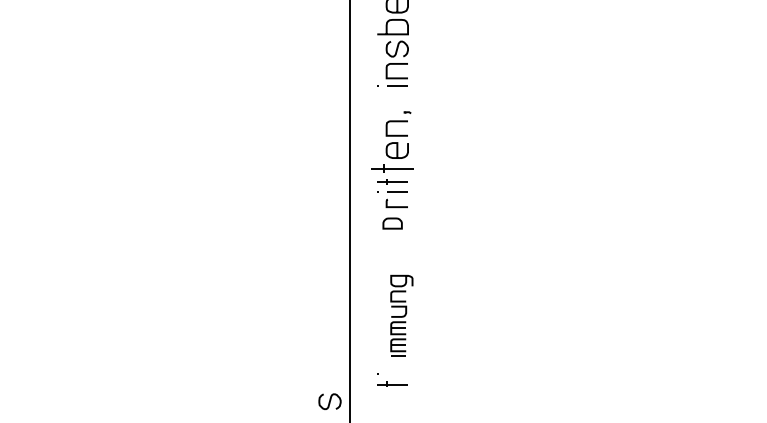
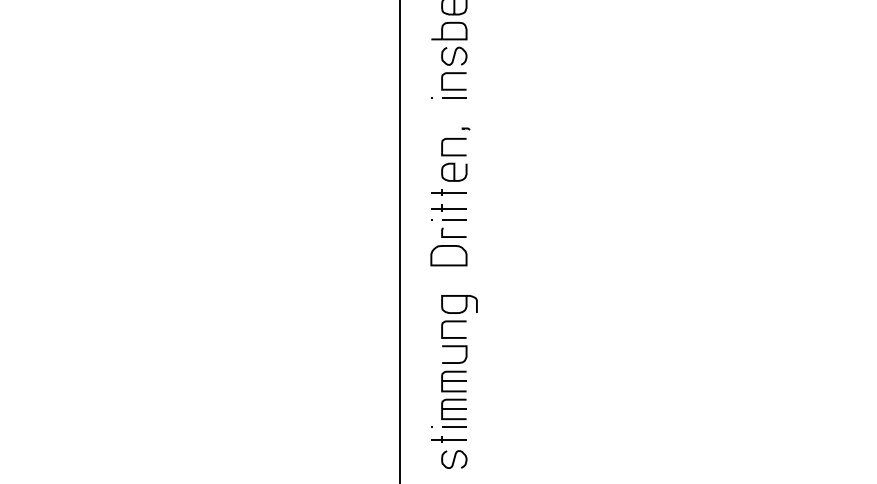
part: (392, 168) -> (448, 192), size x0.71
part: (392, 223) -> (448, 255), size x1.67
part: (401, 315) -> (459, 361), size x1.43
curve: (330, 401) -> (454, 459), moved

